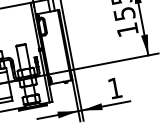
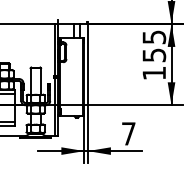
text: (114, 87) -> (128, 133), 1 -> 7

